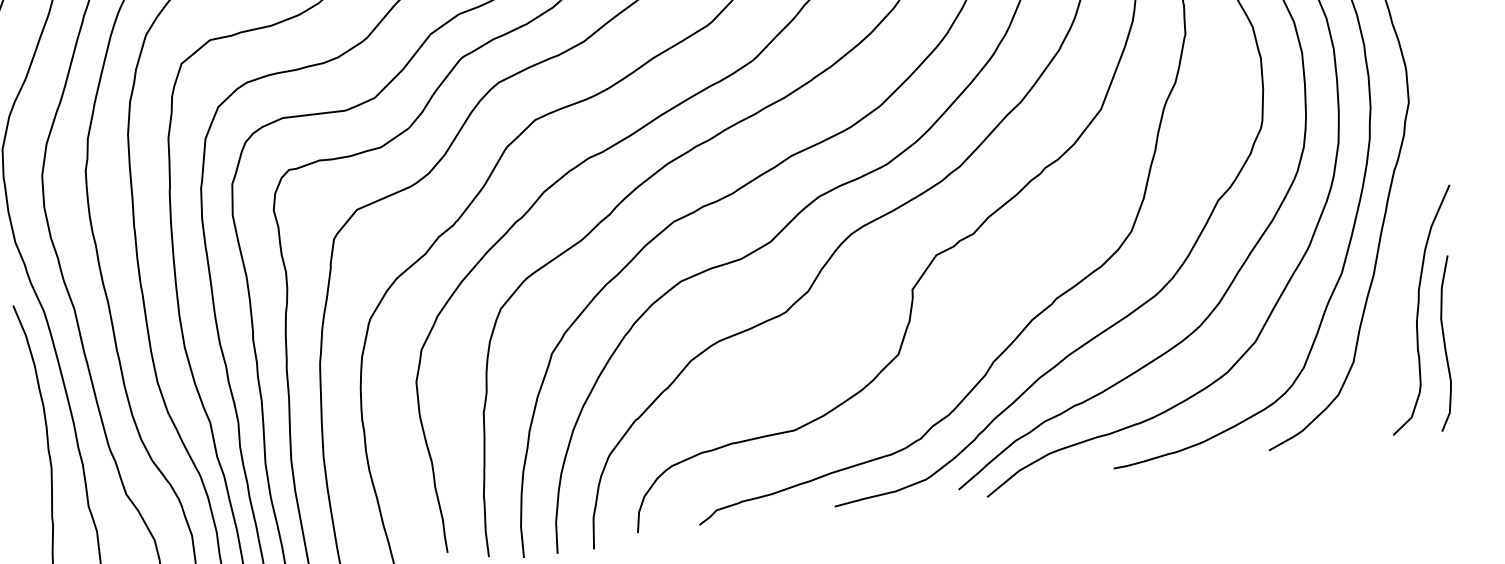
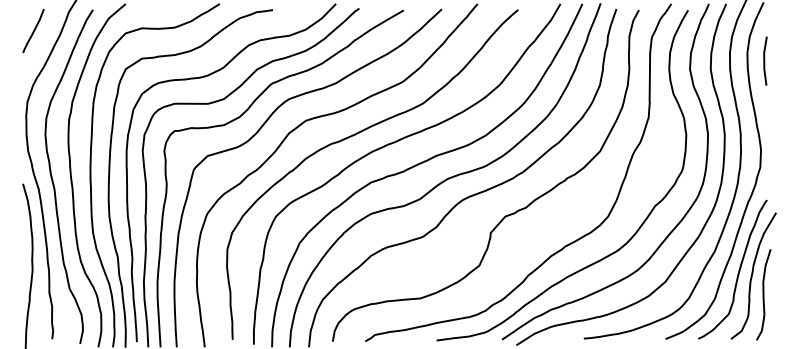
curve: (1391, 301) -> (738, 269), added

